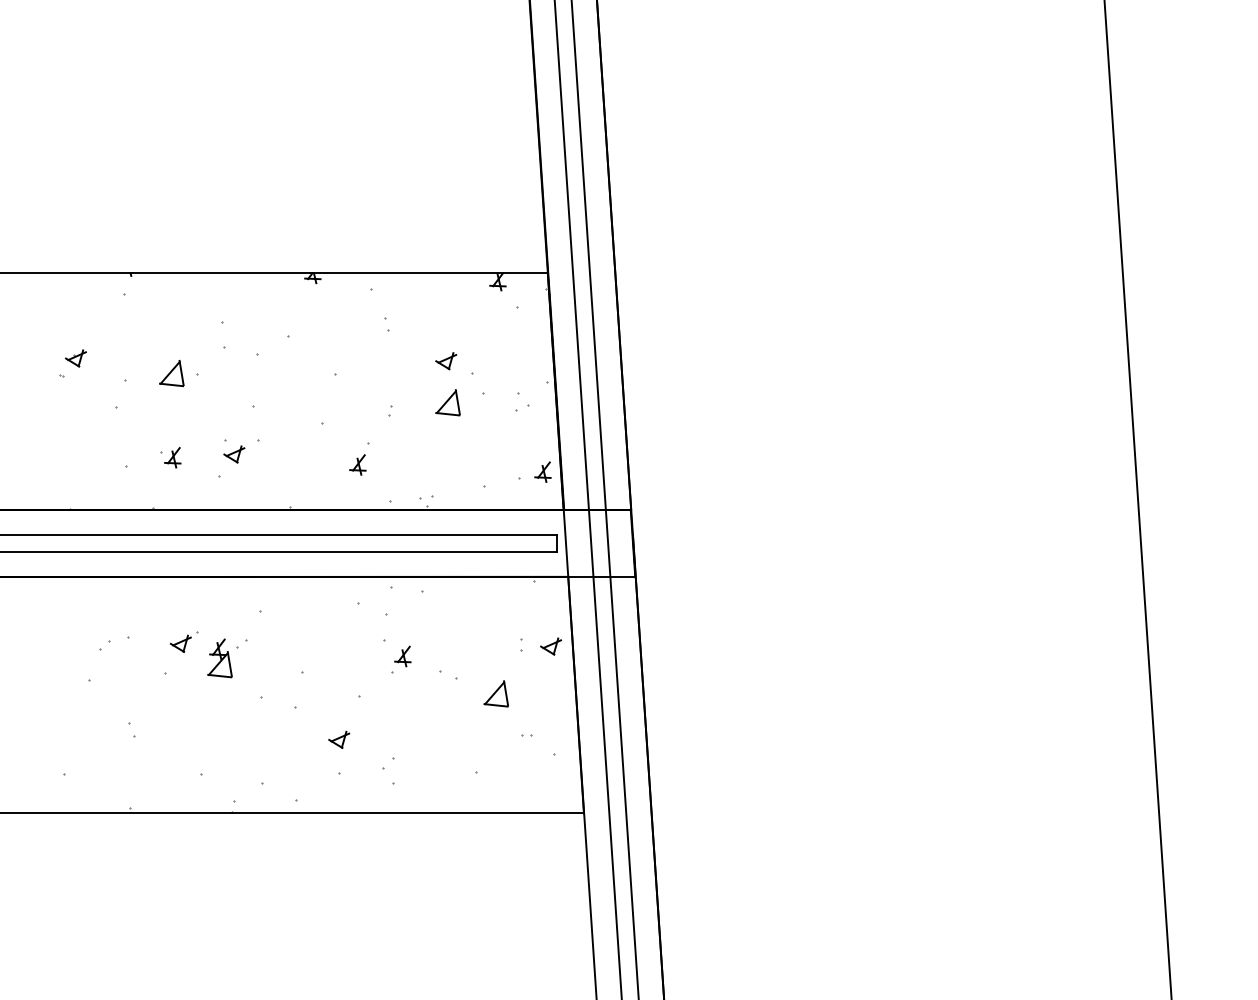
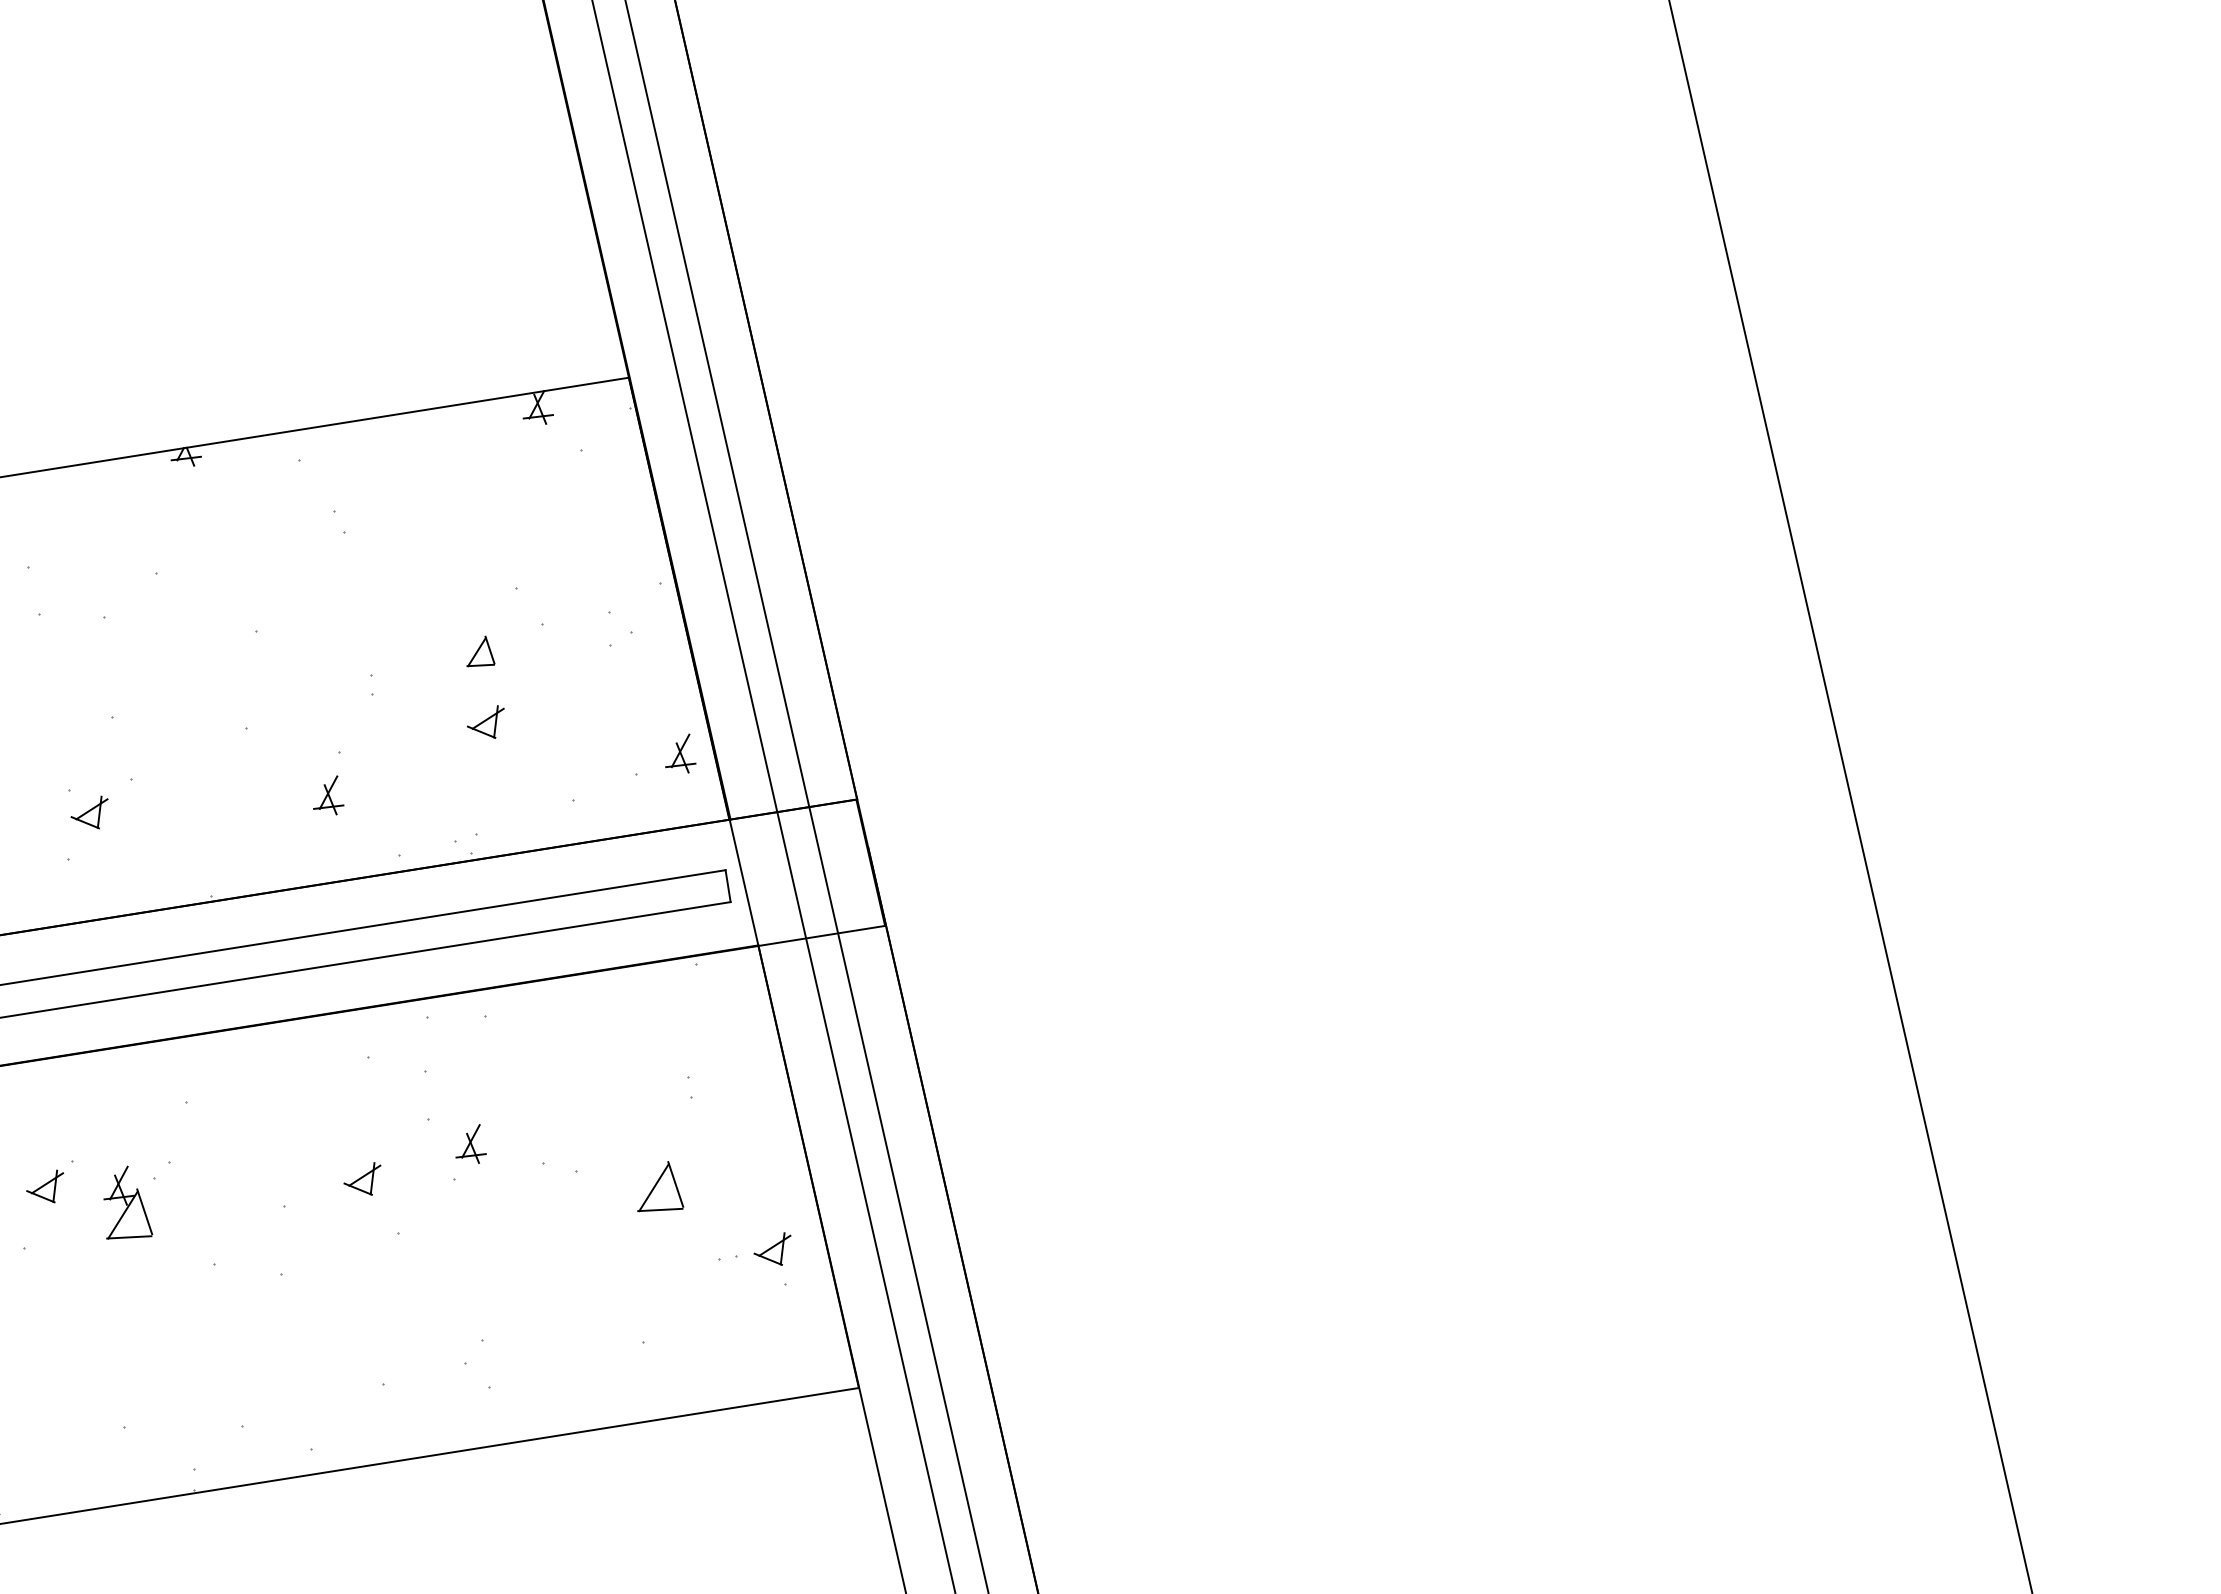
part: (446, 361) -> (487, 724), moved
part: (447, 402) -> (477, 651), size x0.6
part: (551, 646) -> (774, 1250), moved
part: (339, 739) -> (363, 1179), moved

